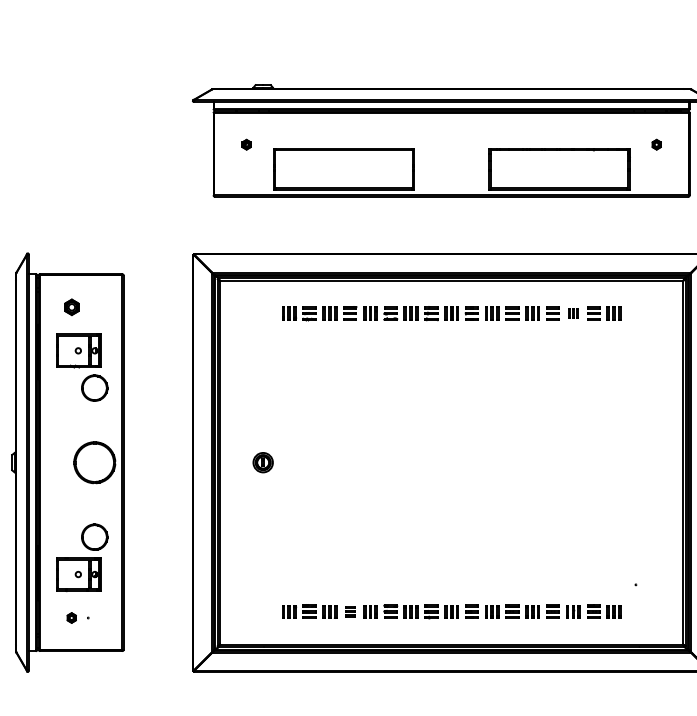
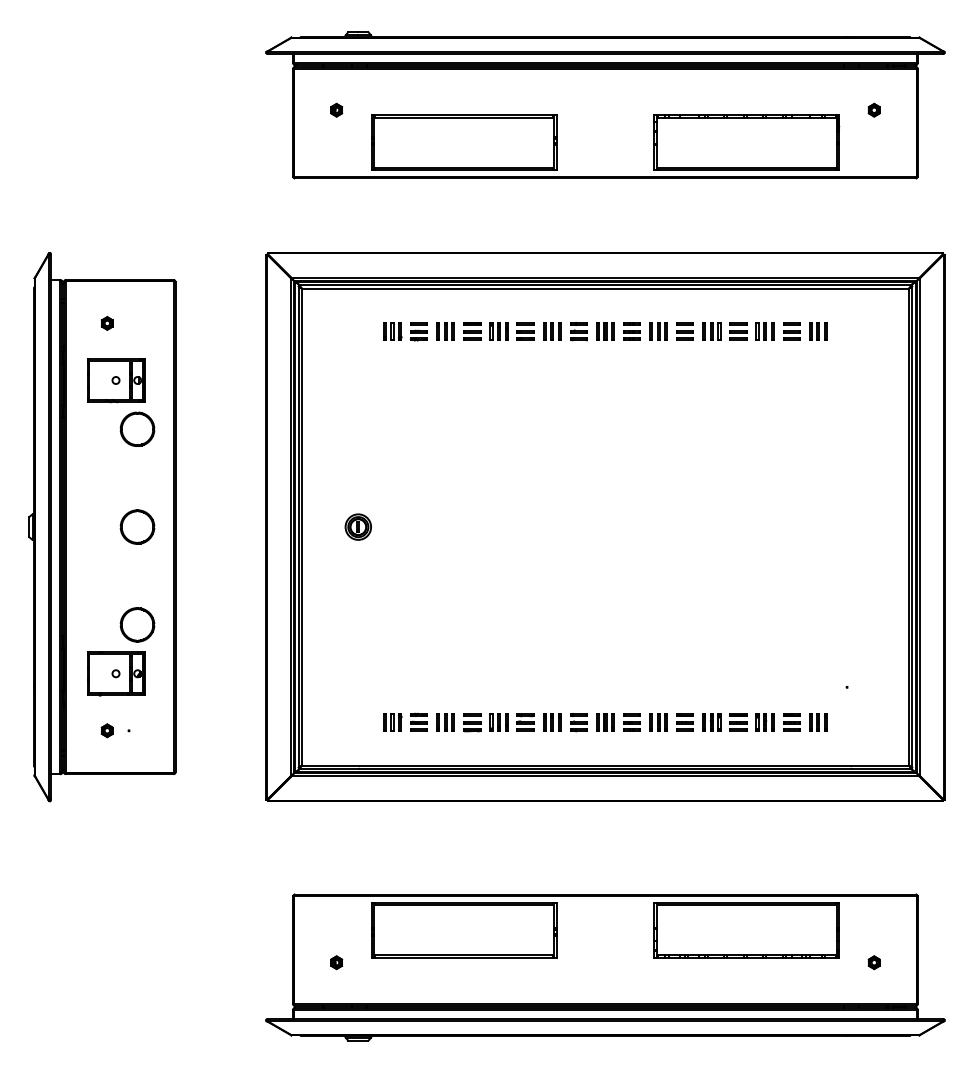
part: (71, 307) -> (106, 323), size x0.62
part: (572, 313) -> (764, 331), size x1.43
part: (94, 462) -> (137, 526), size x0.62
part: (350, 611) -> (472, 722), size x1.43

